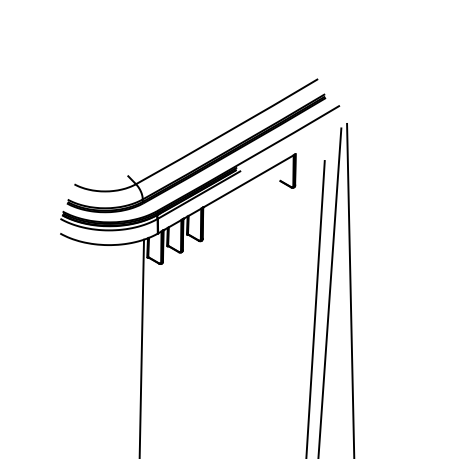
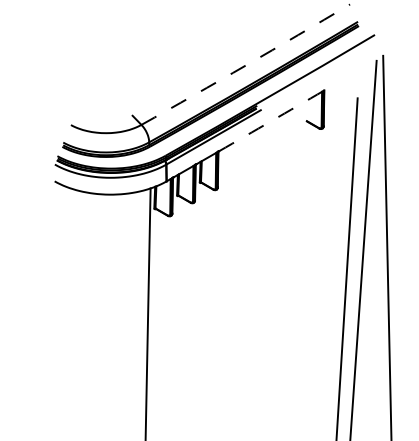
arc: (227, 132) -> (246, 65), solid -> dashed
arc: (249, 180) -> (271, 120), solid -> dashed

